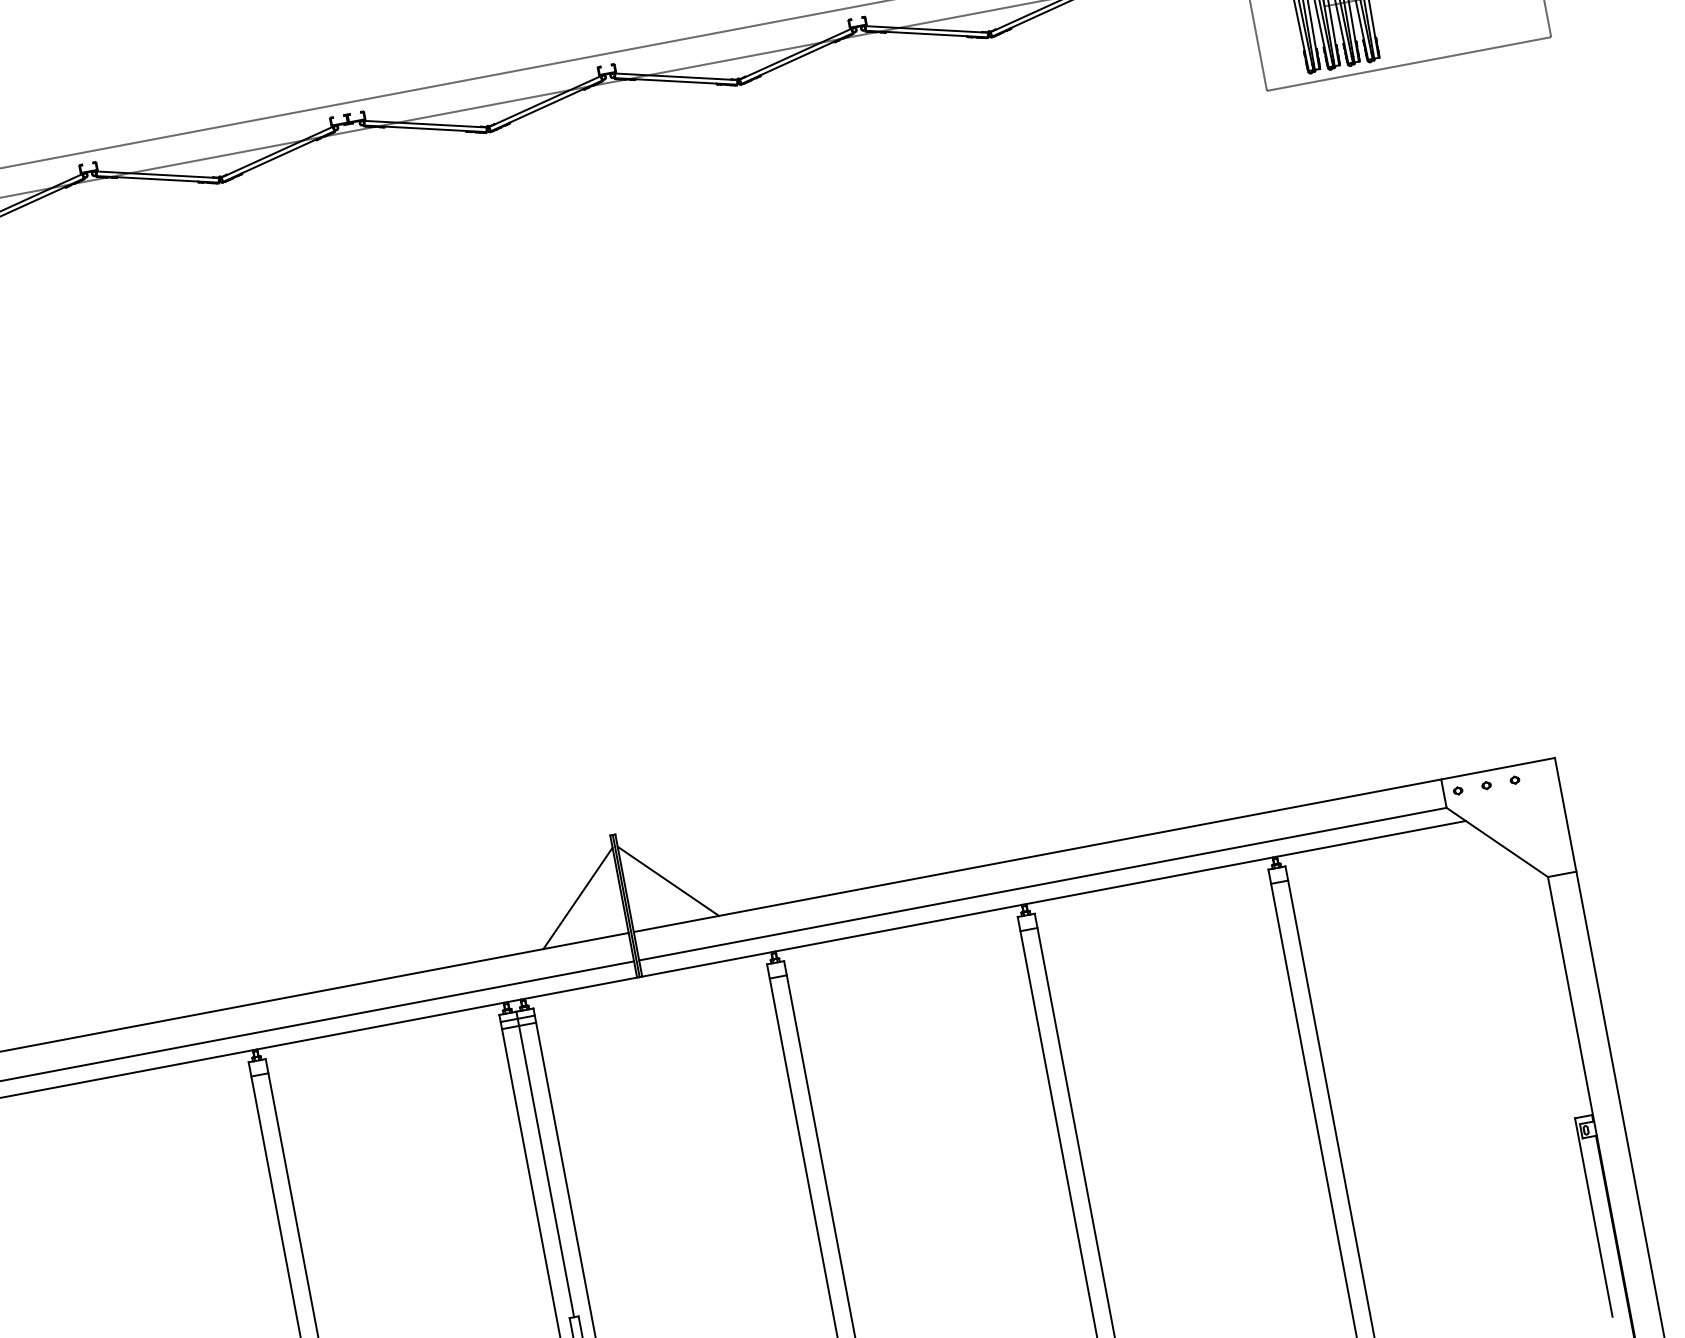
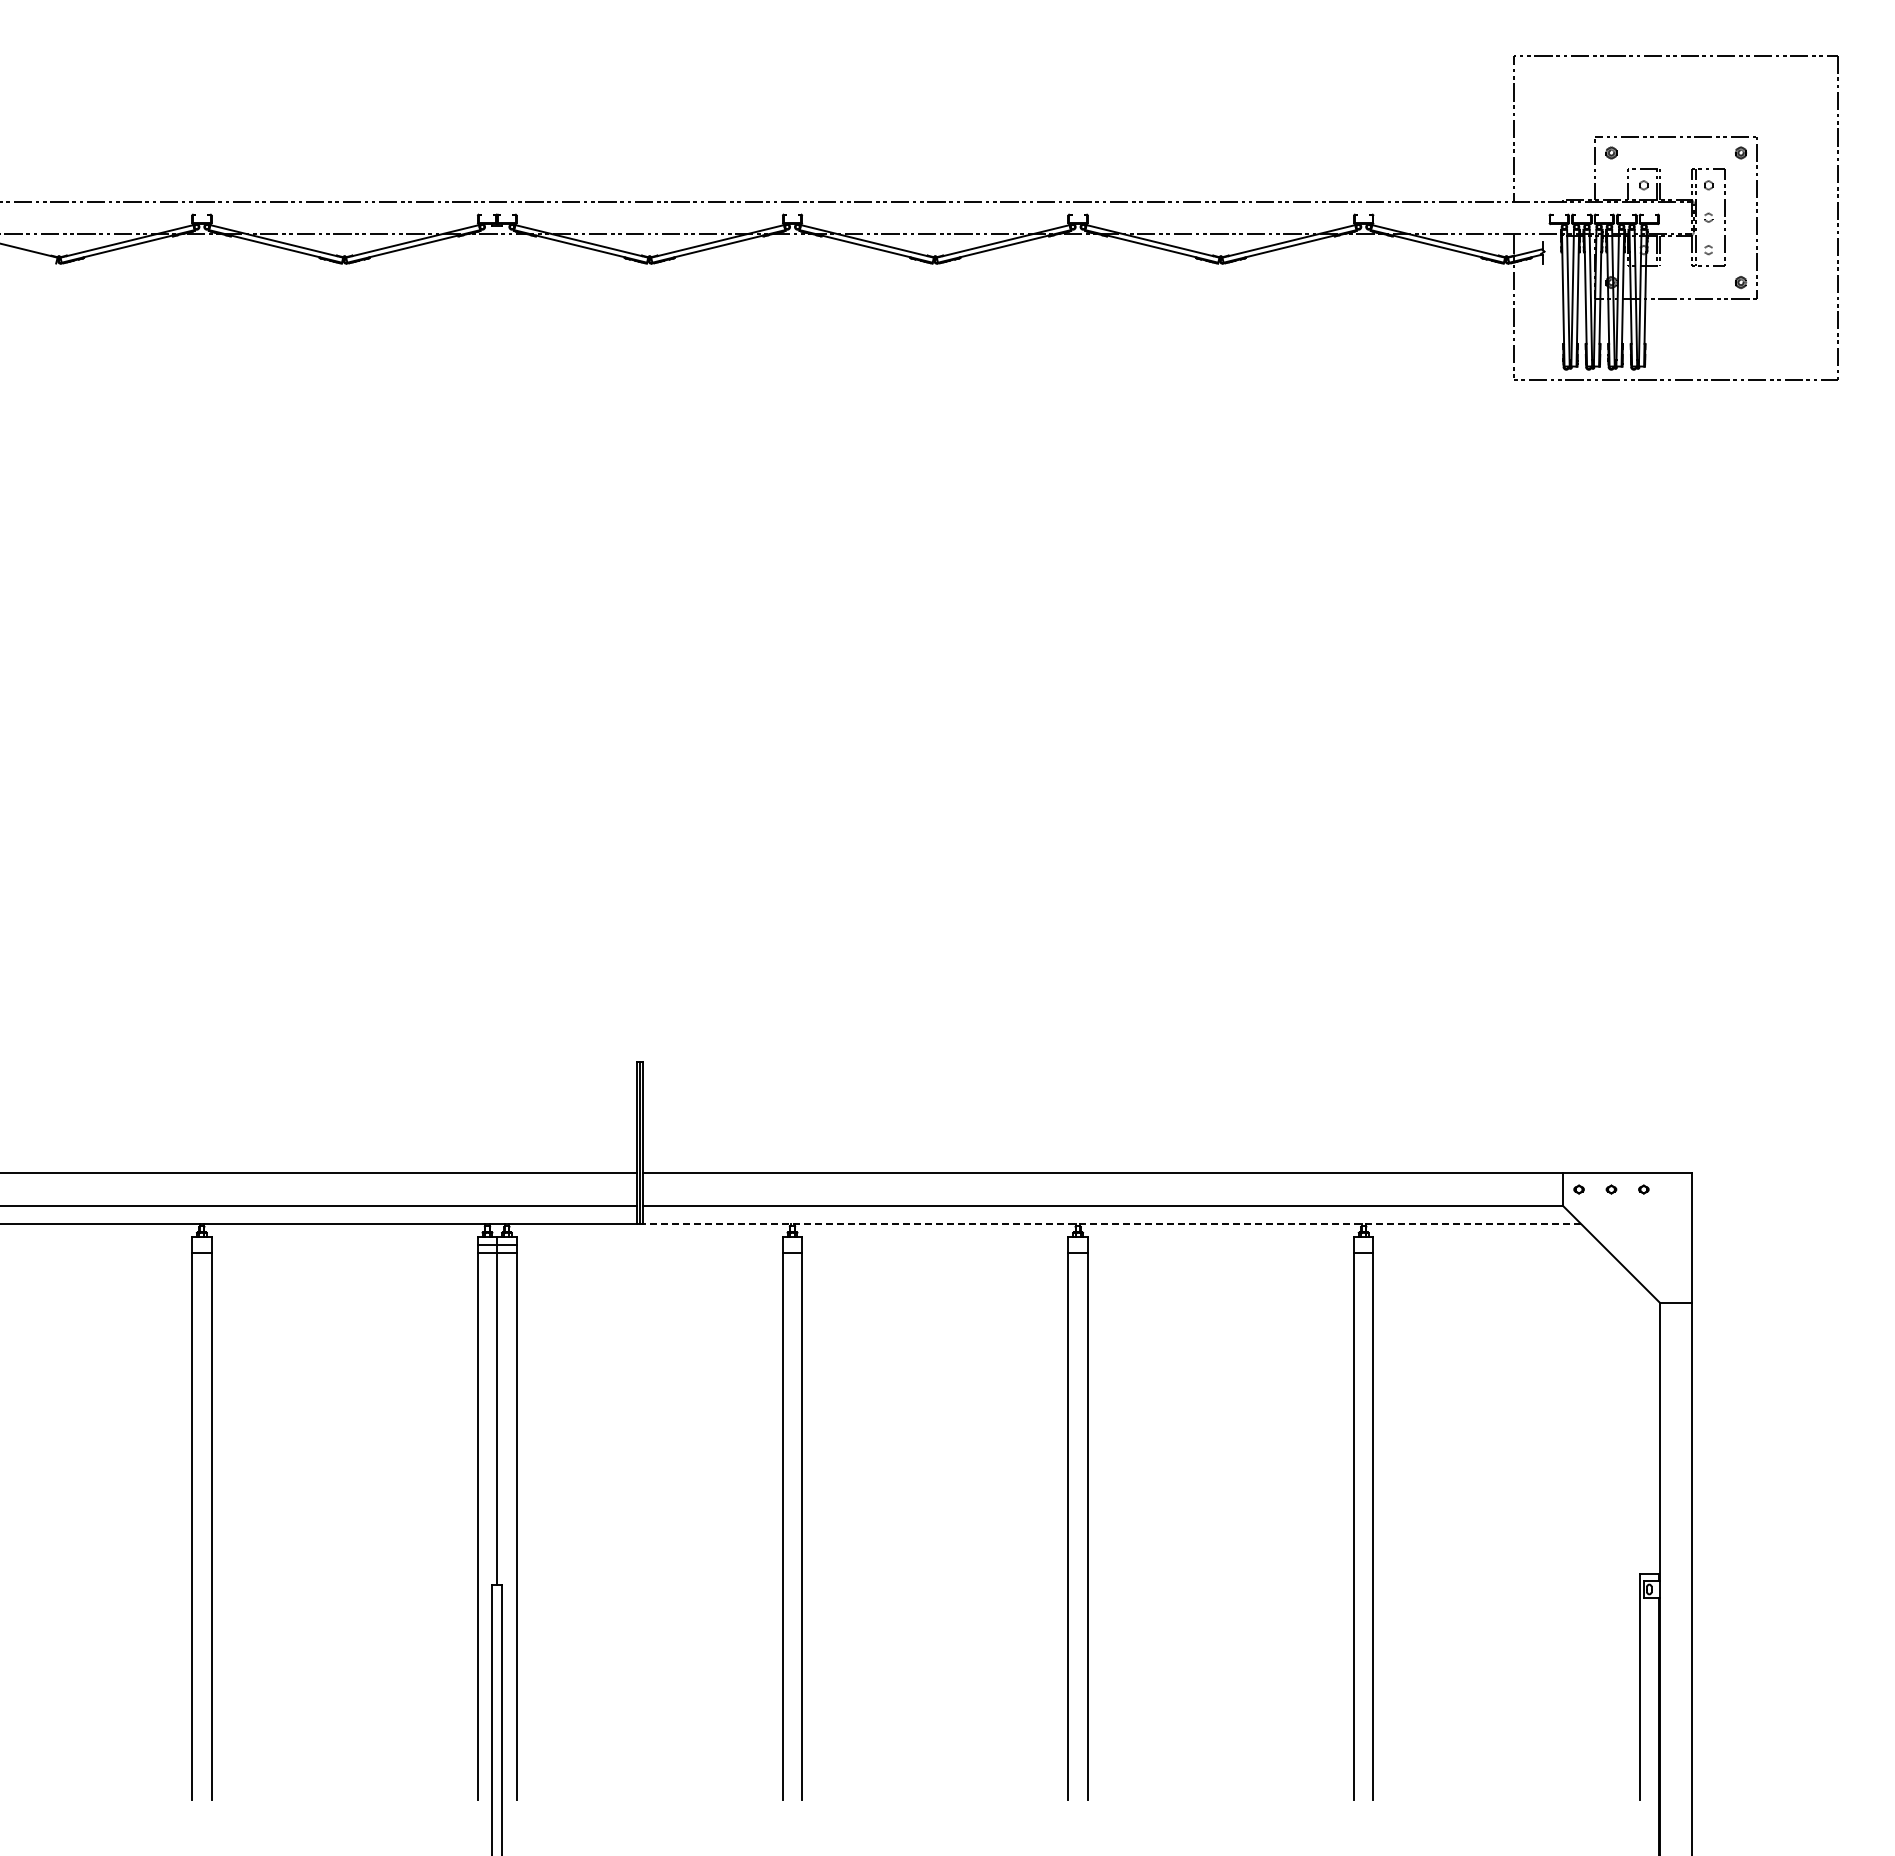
line: (668, 881) -> (691, 1124), removed
line: (577, 898) -> (588, 1124), removed
line: (1052, 899) -> (1110, 1224), solid -> dashed

